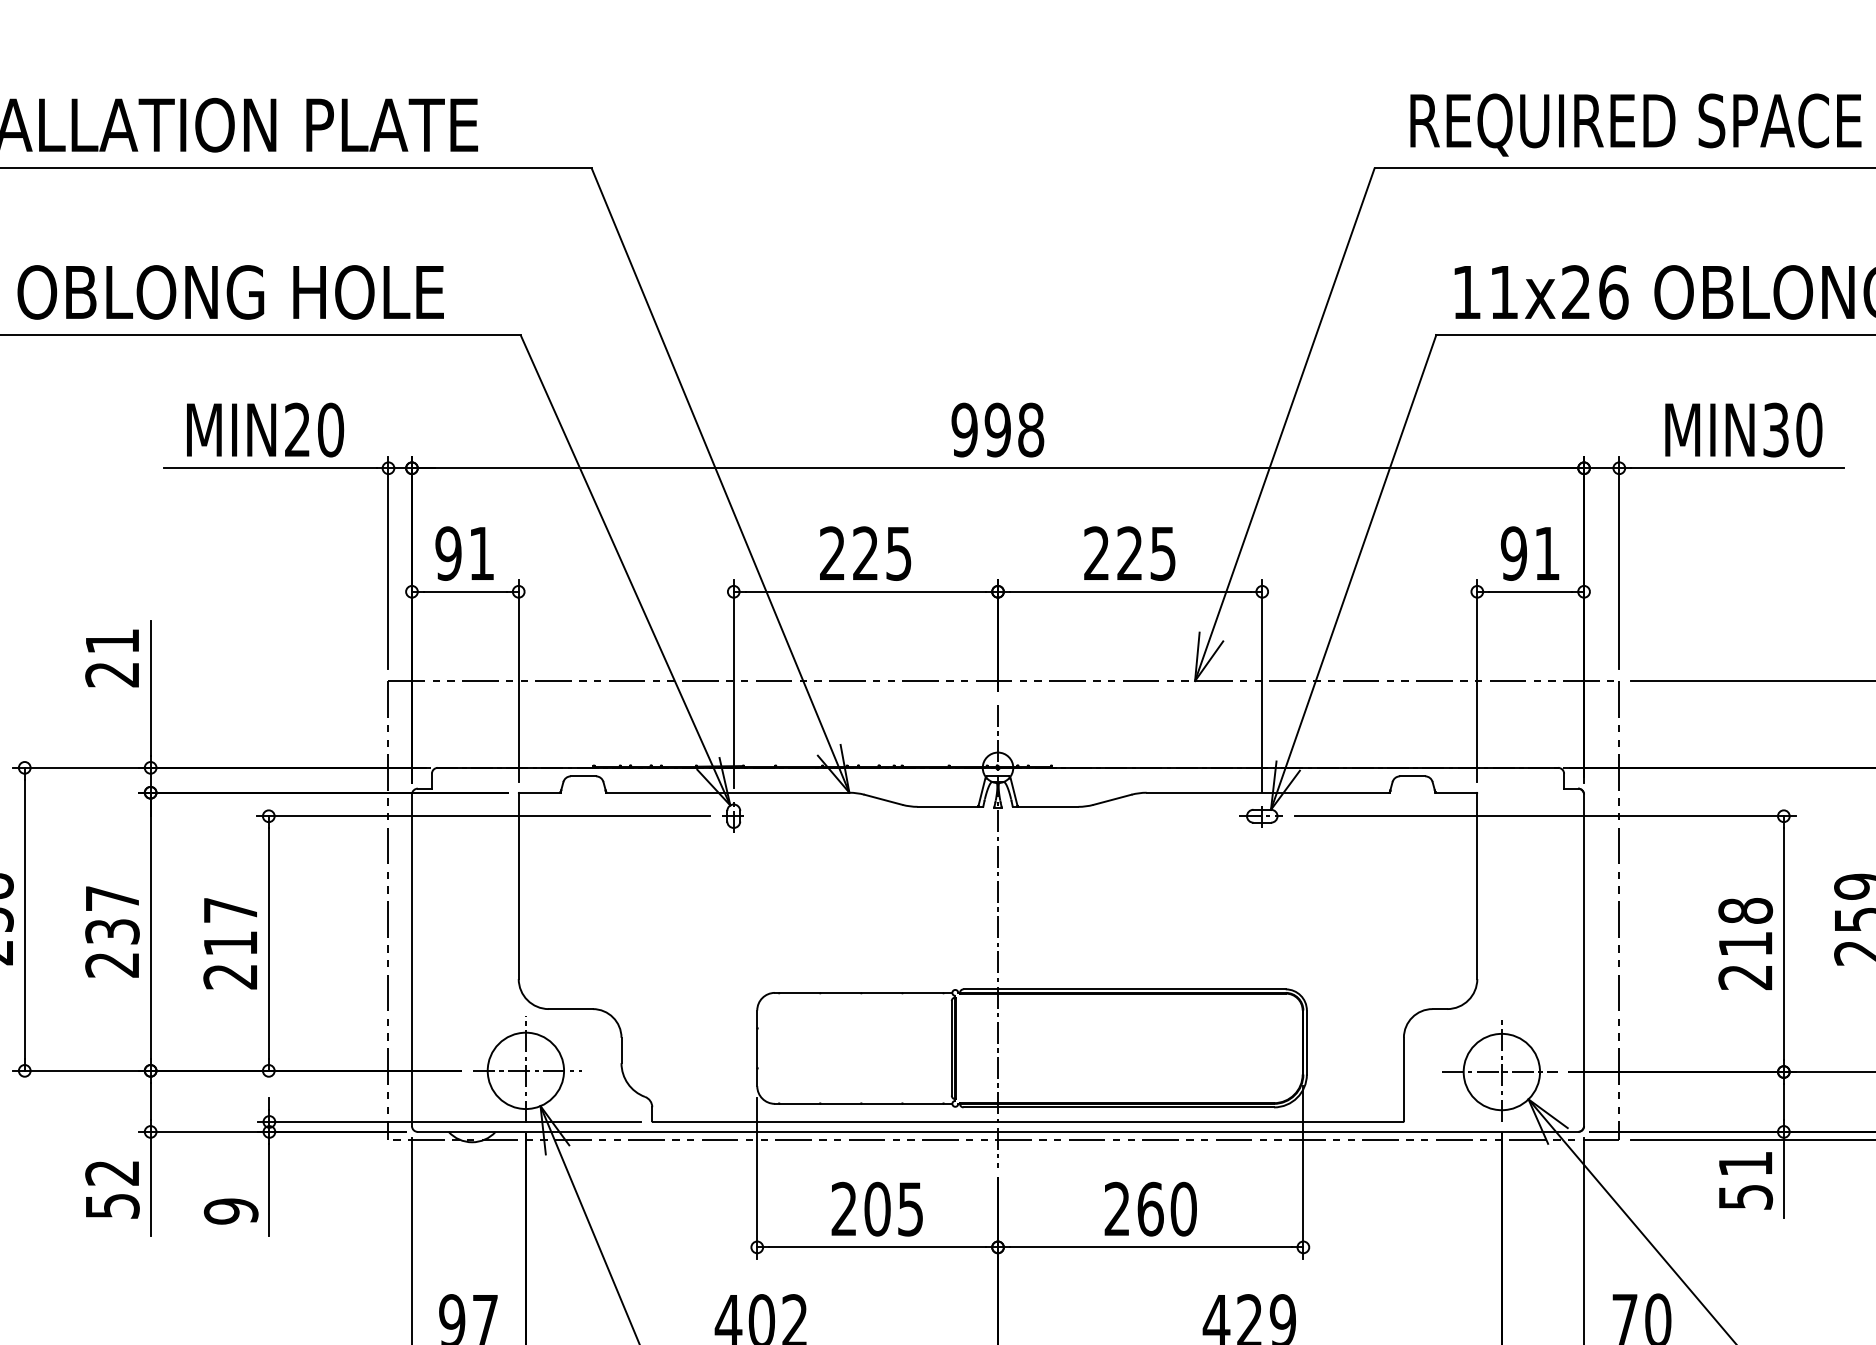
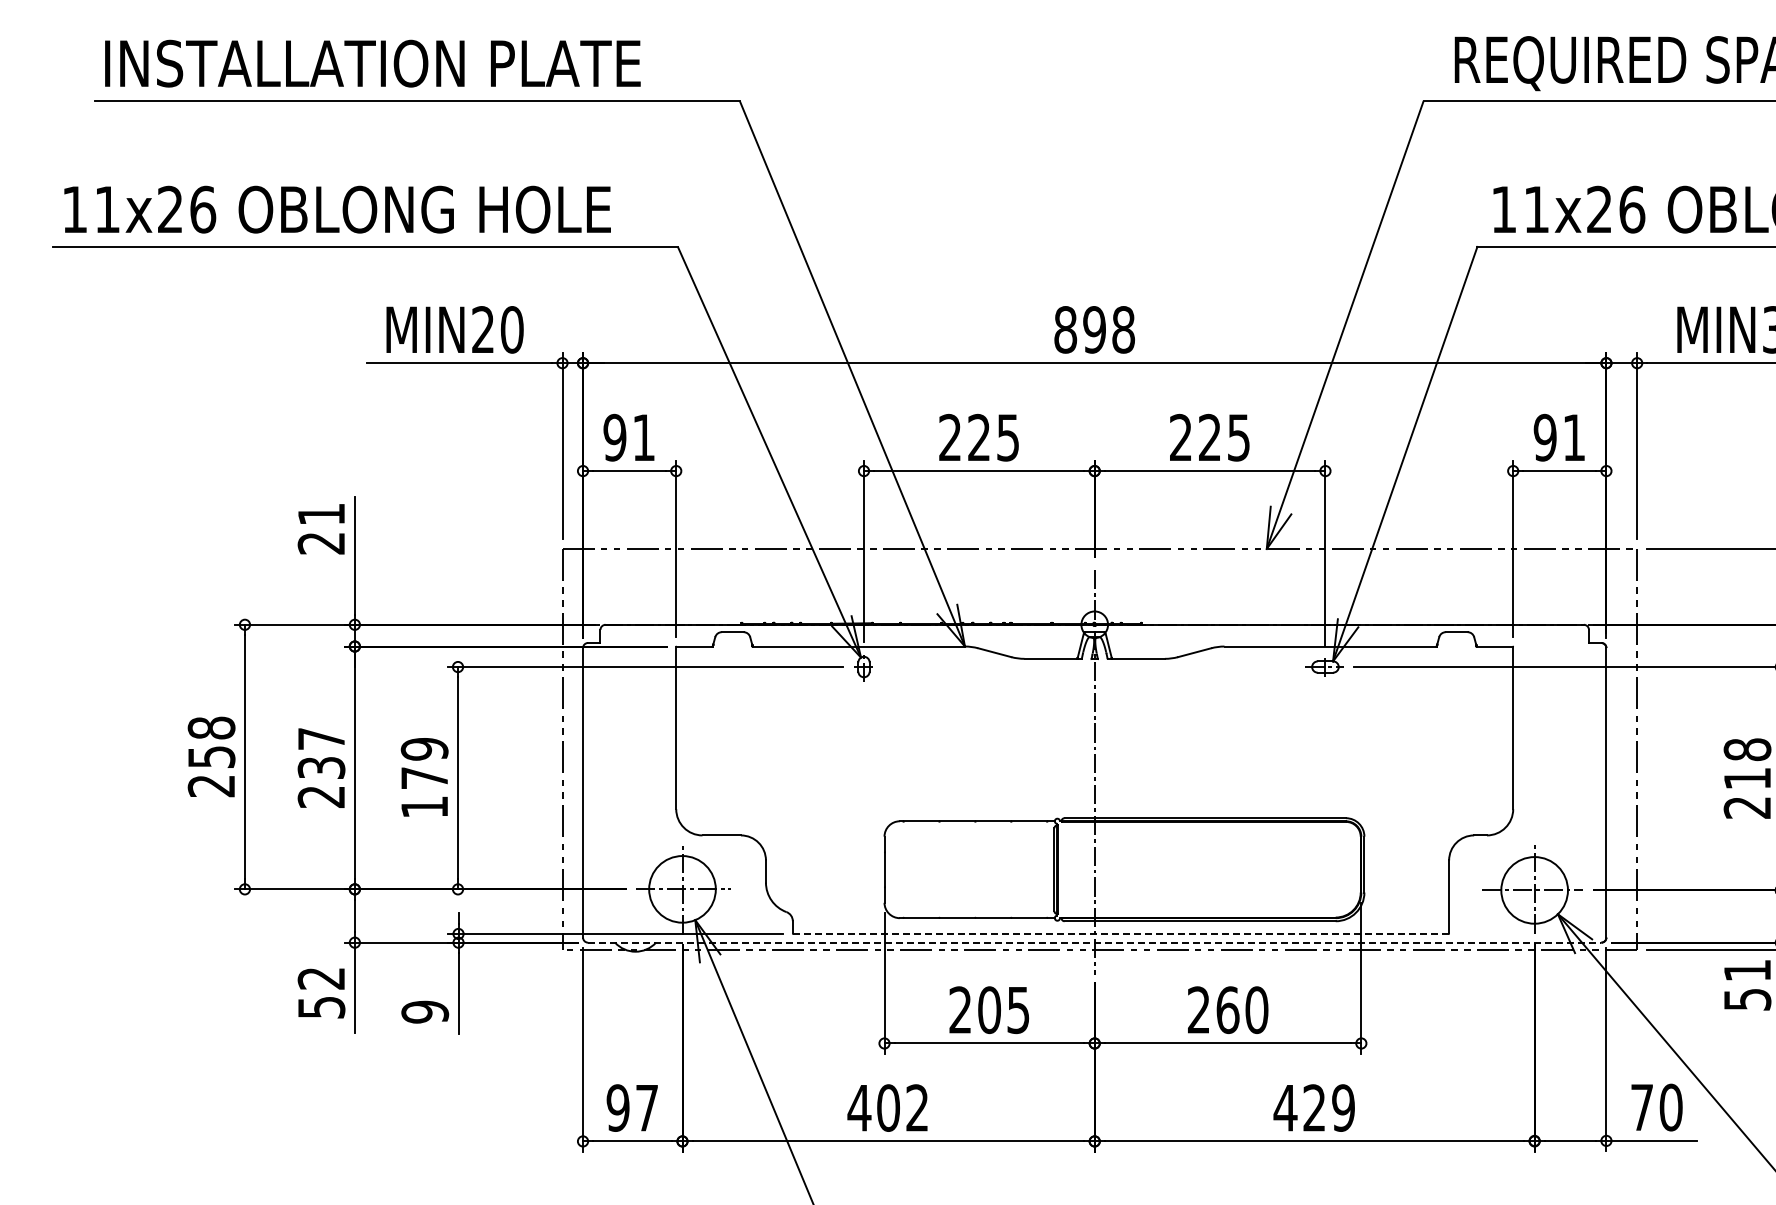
text: (964, 429) -> (1065, 329), 998 -> 898
text: (230, 943) -> (424, 778), 217 -> 179
line: (1027, 1121) -> (1120, 933), solid -> dashed
line: (997, 1131) -> (1094, 942), solid -> dashed

